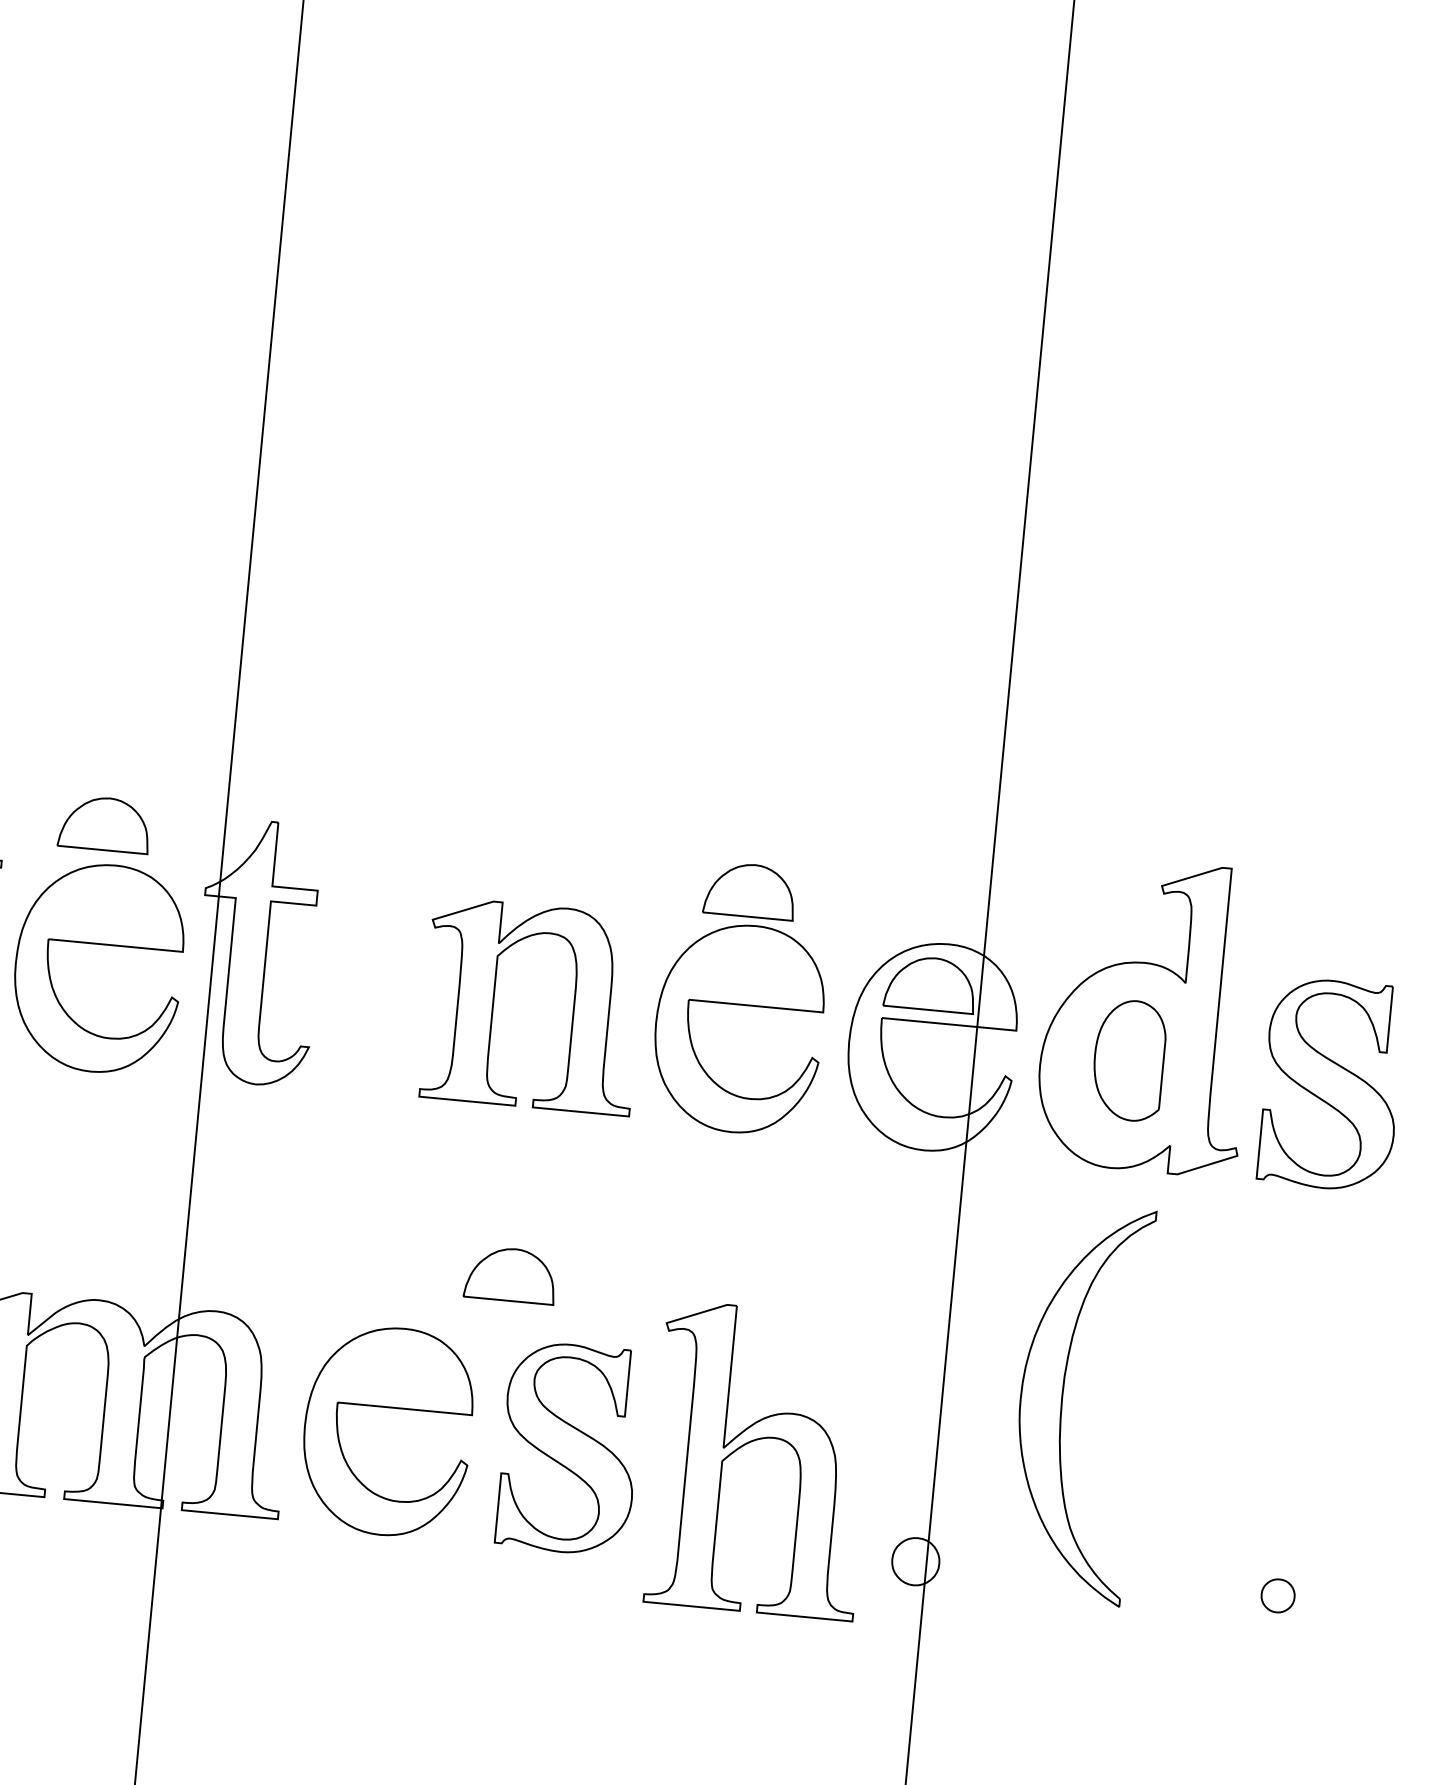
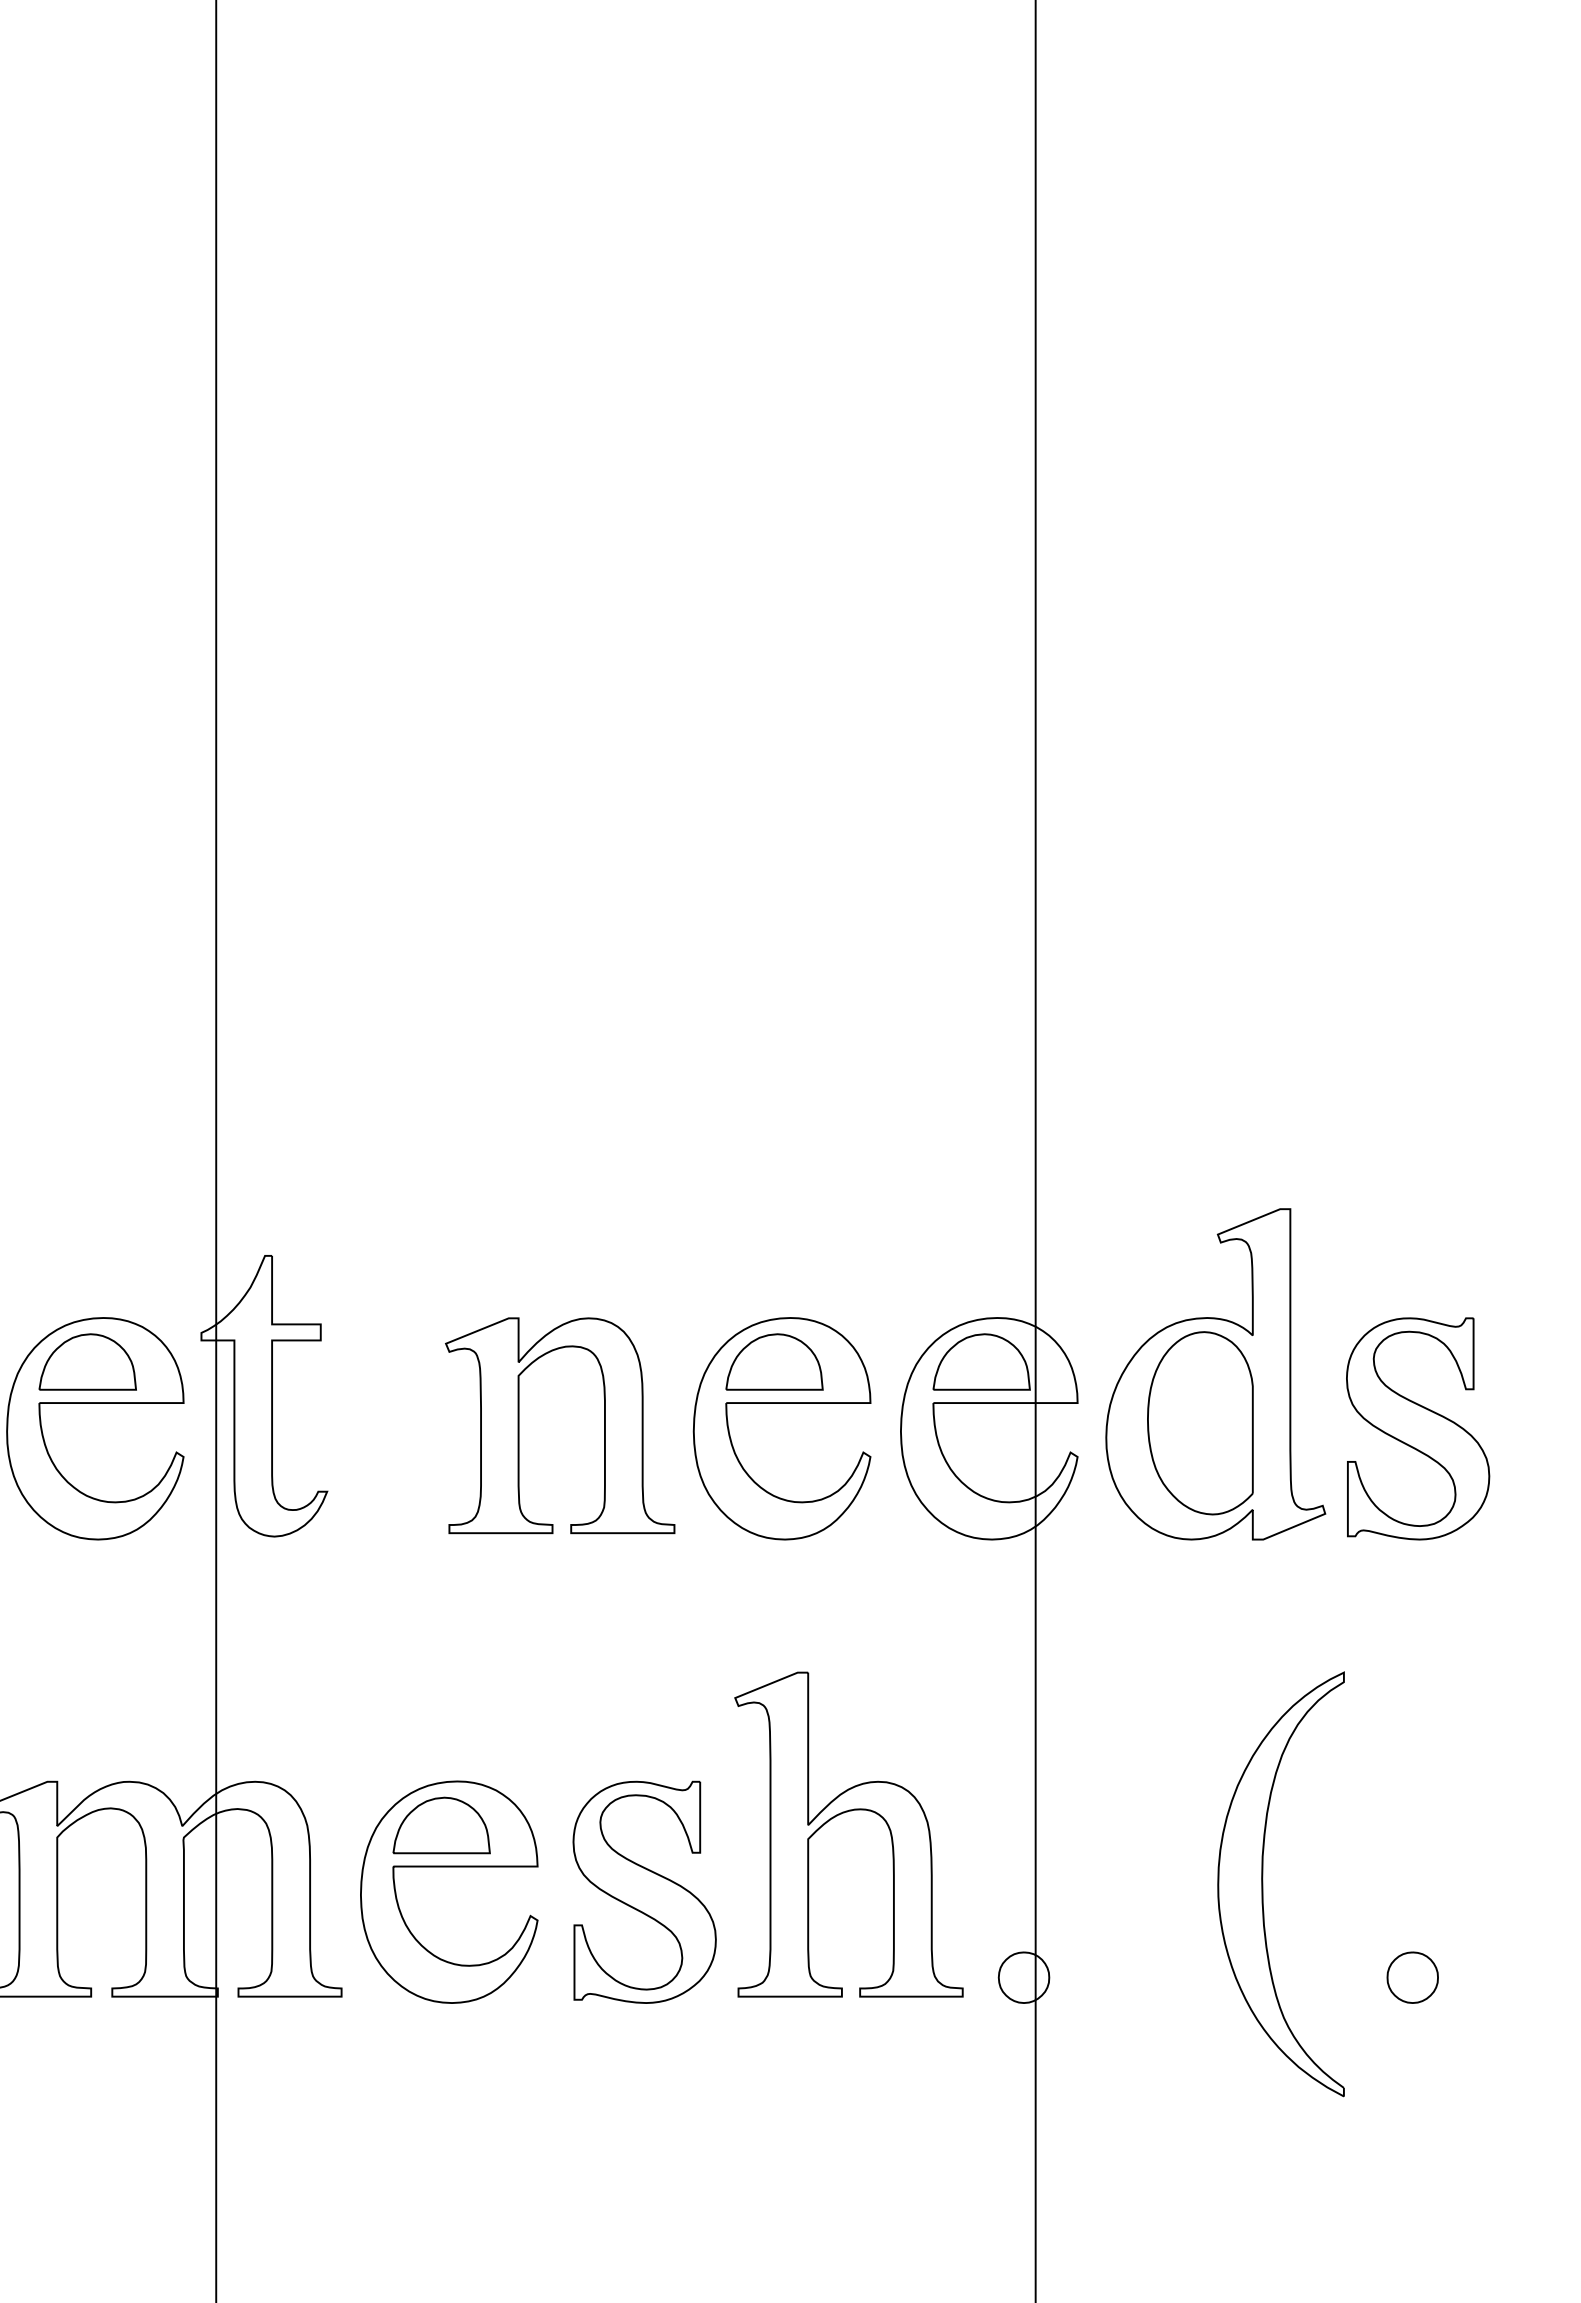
part: (104, 823) -> (87, 1361), moved
part: (750, 890) -> (774, 1361), moved
part: (1129, 1060) -> (1200, 1423), size x1.43
part: (510, 1274) -> (441, 1825), moved
part: (1062, 1402) -> (1263, 1884), moved
part: (753, 1441) -> (839, 1815), moved
part: (1277, 1595) -> (1412, 1977), size x1.43

